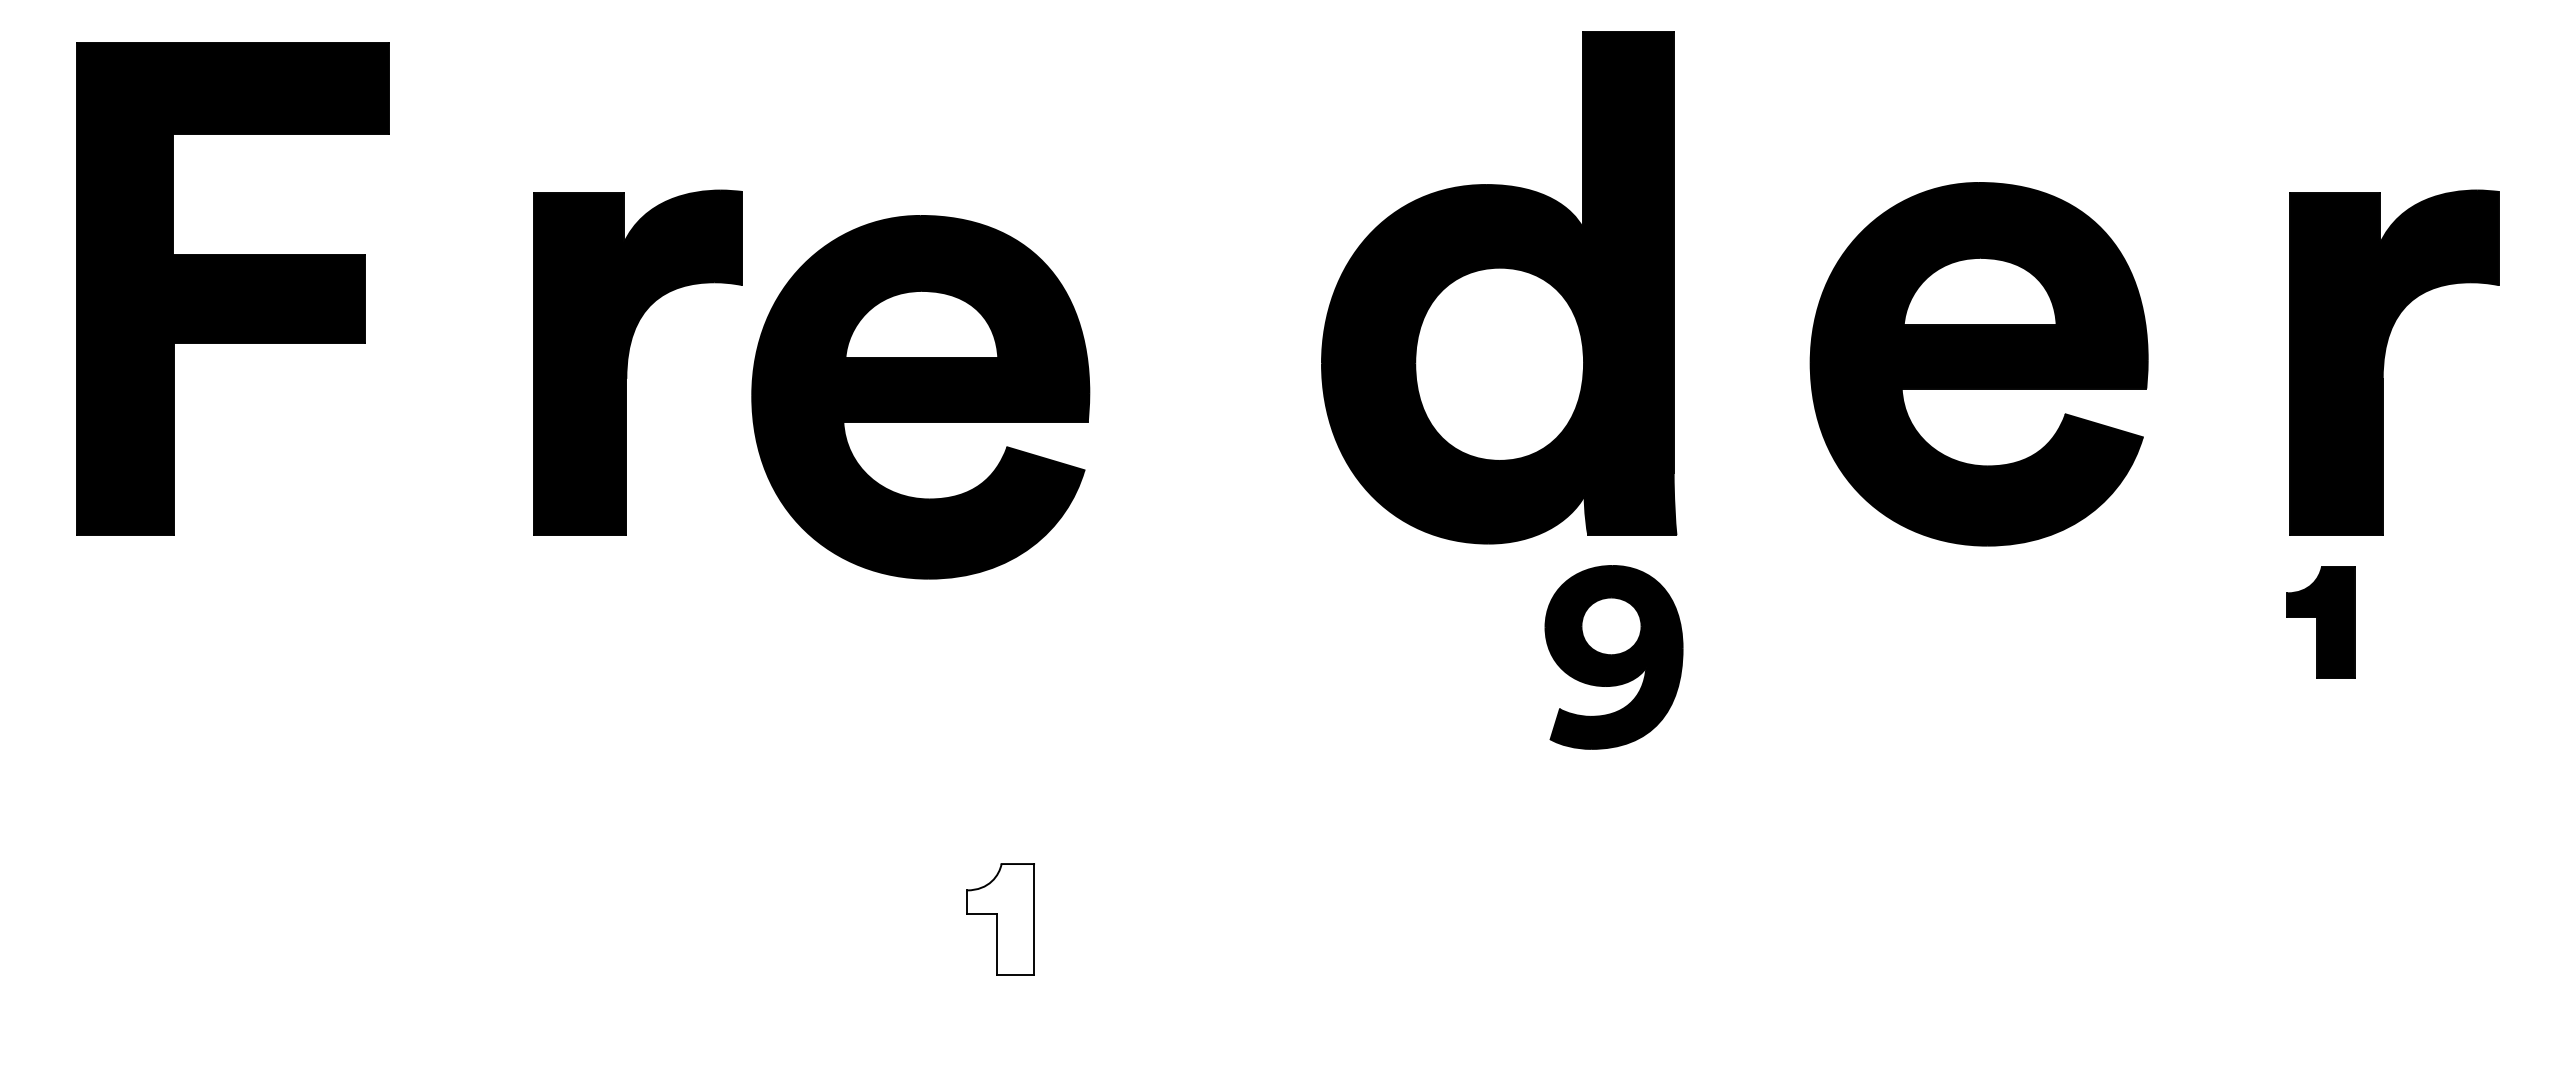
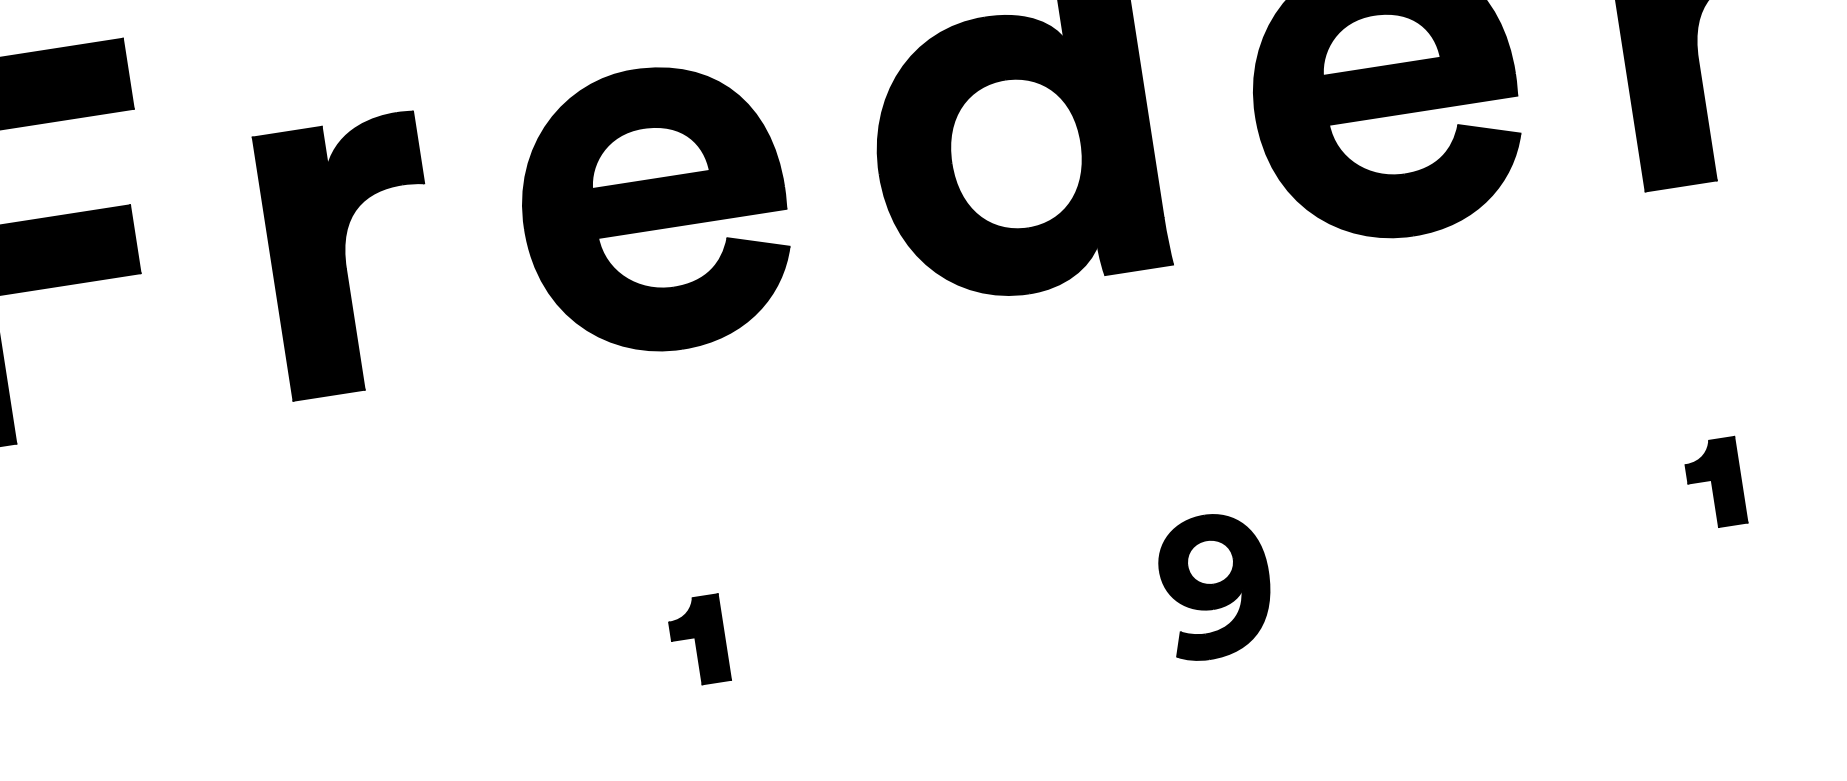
part: (920, 397) -> (654, 210), moved
part: (2320, 622) -> (1714, 483), moved
part: (1613, 657) -> (1215, 586), moved
fill: (1000, 919) -> (698, 640), added

